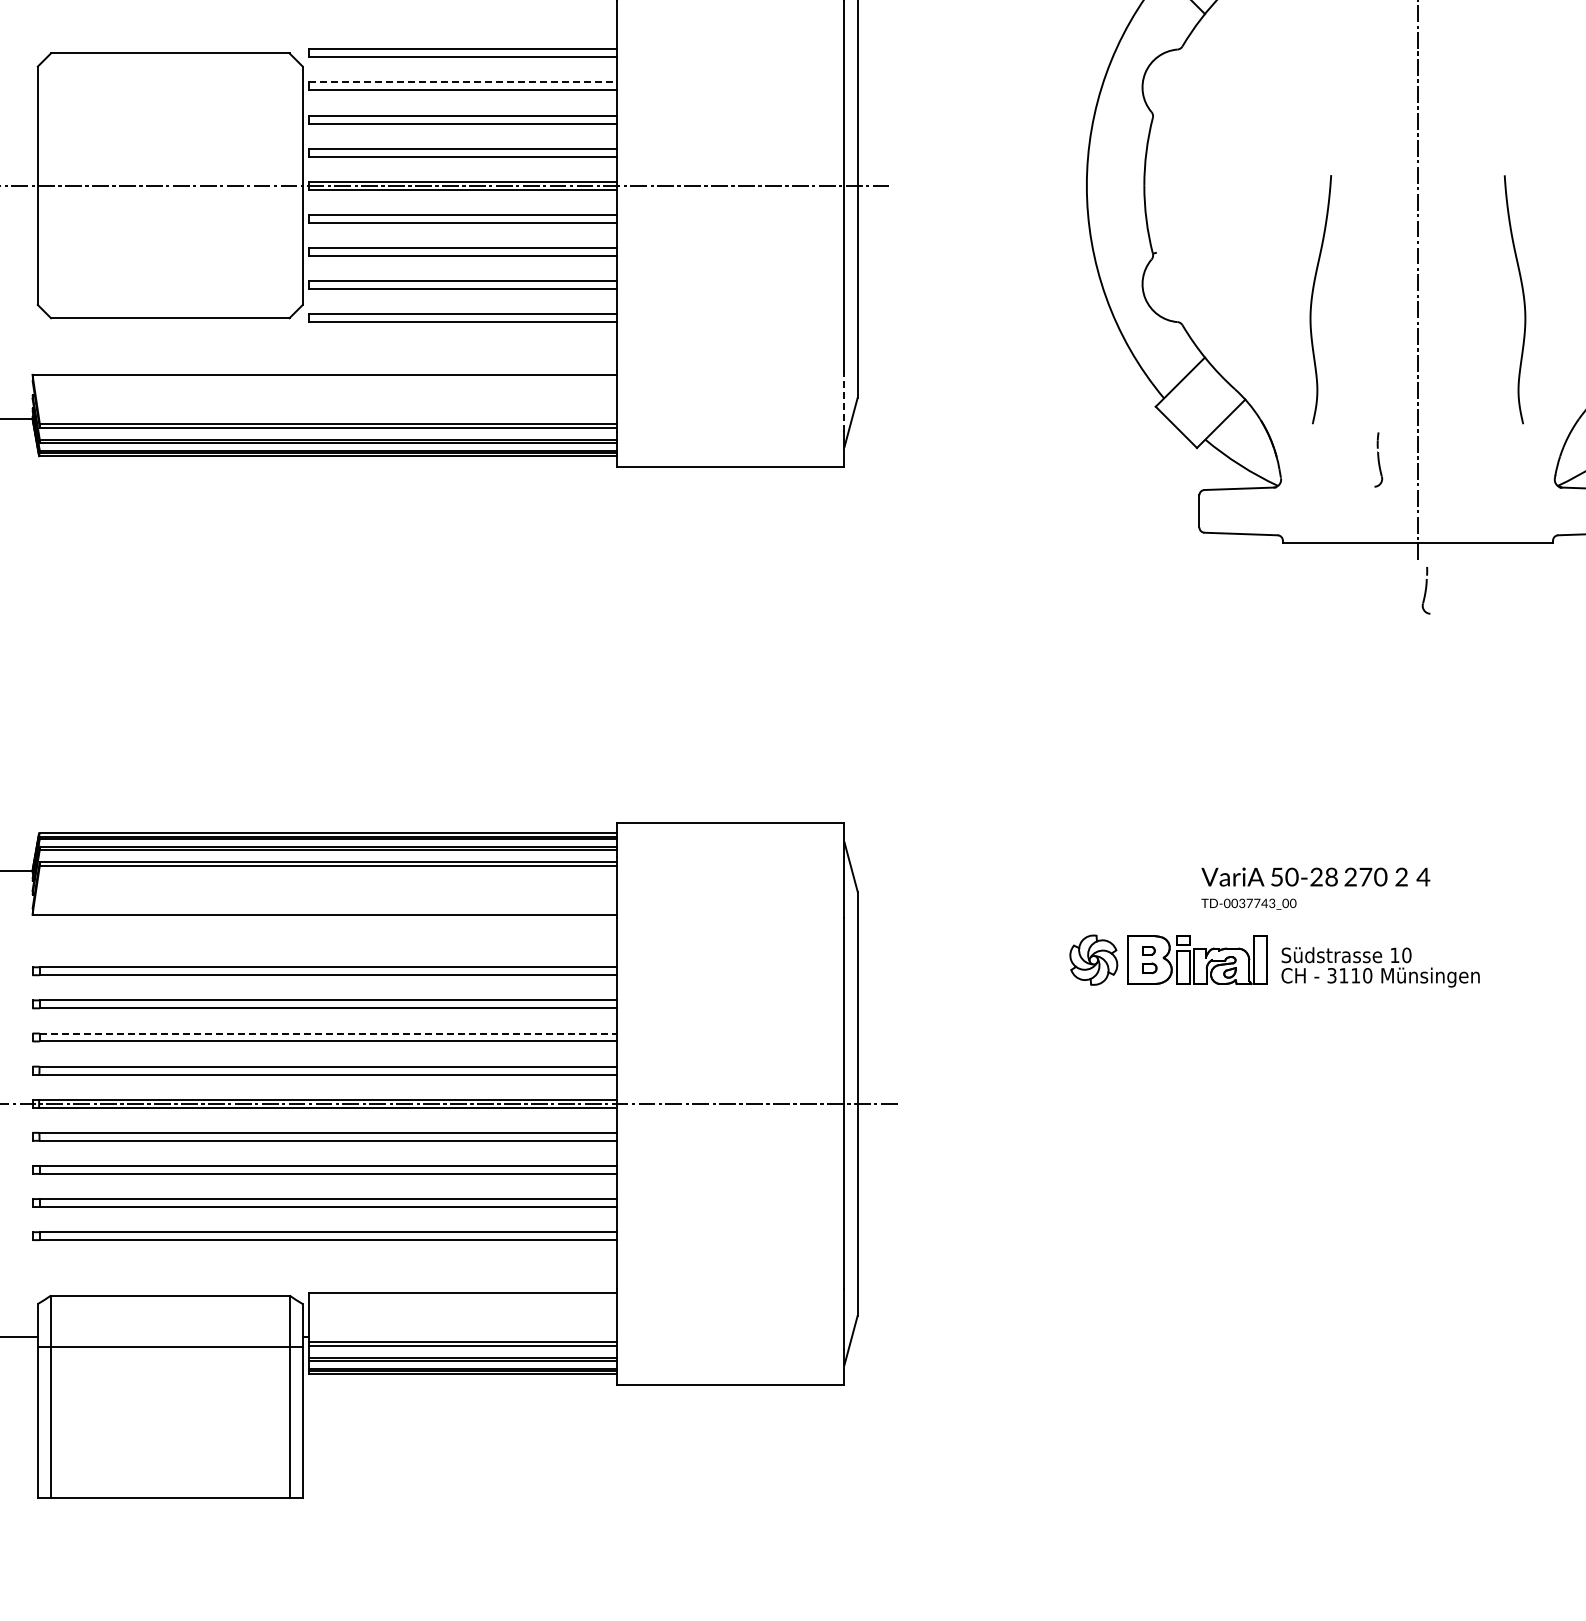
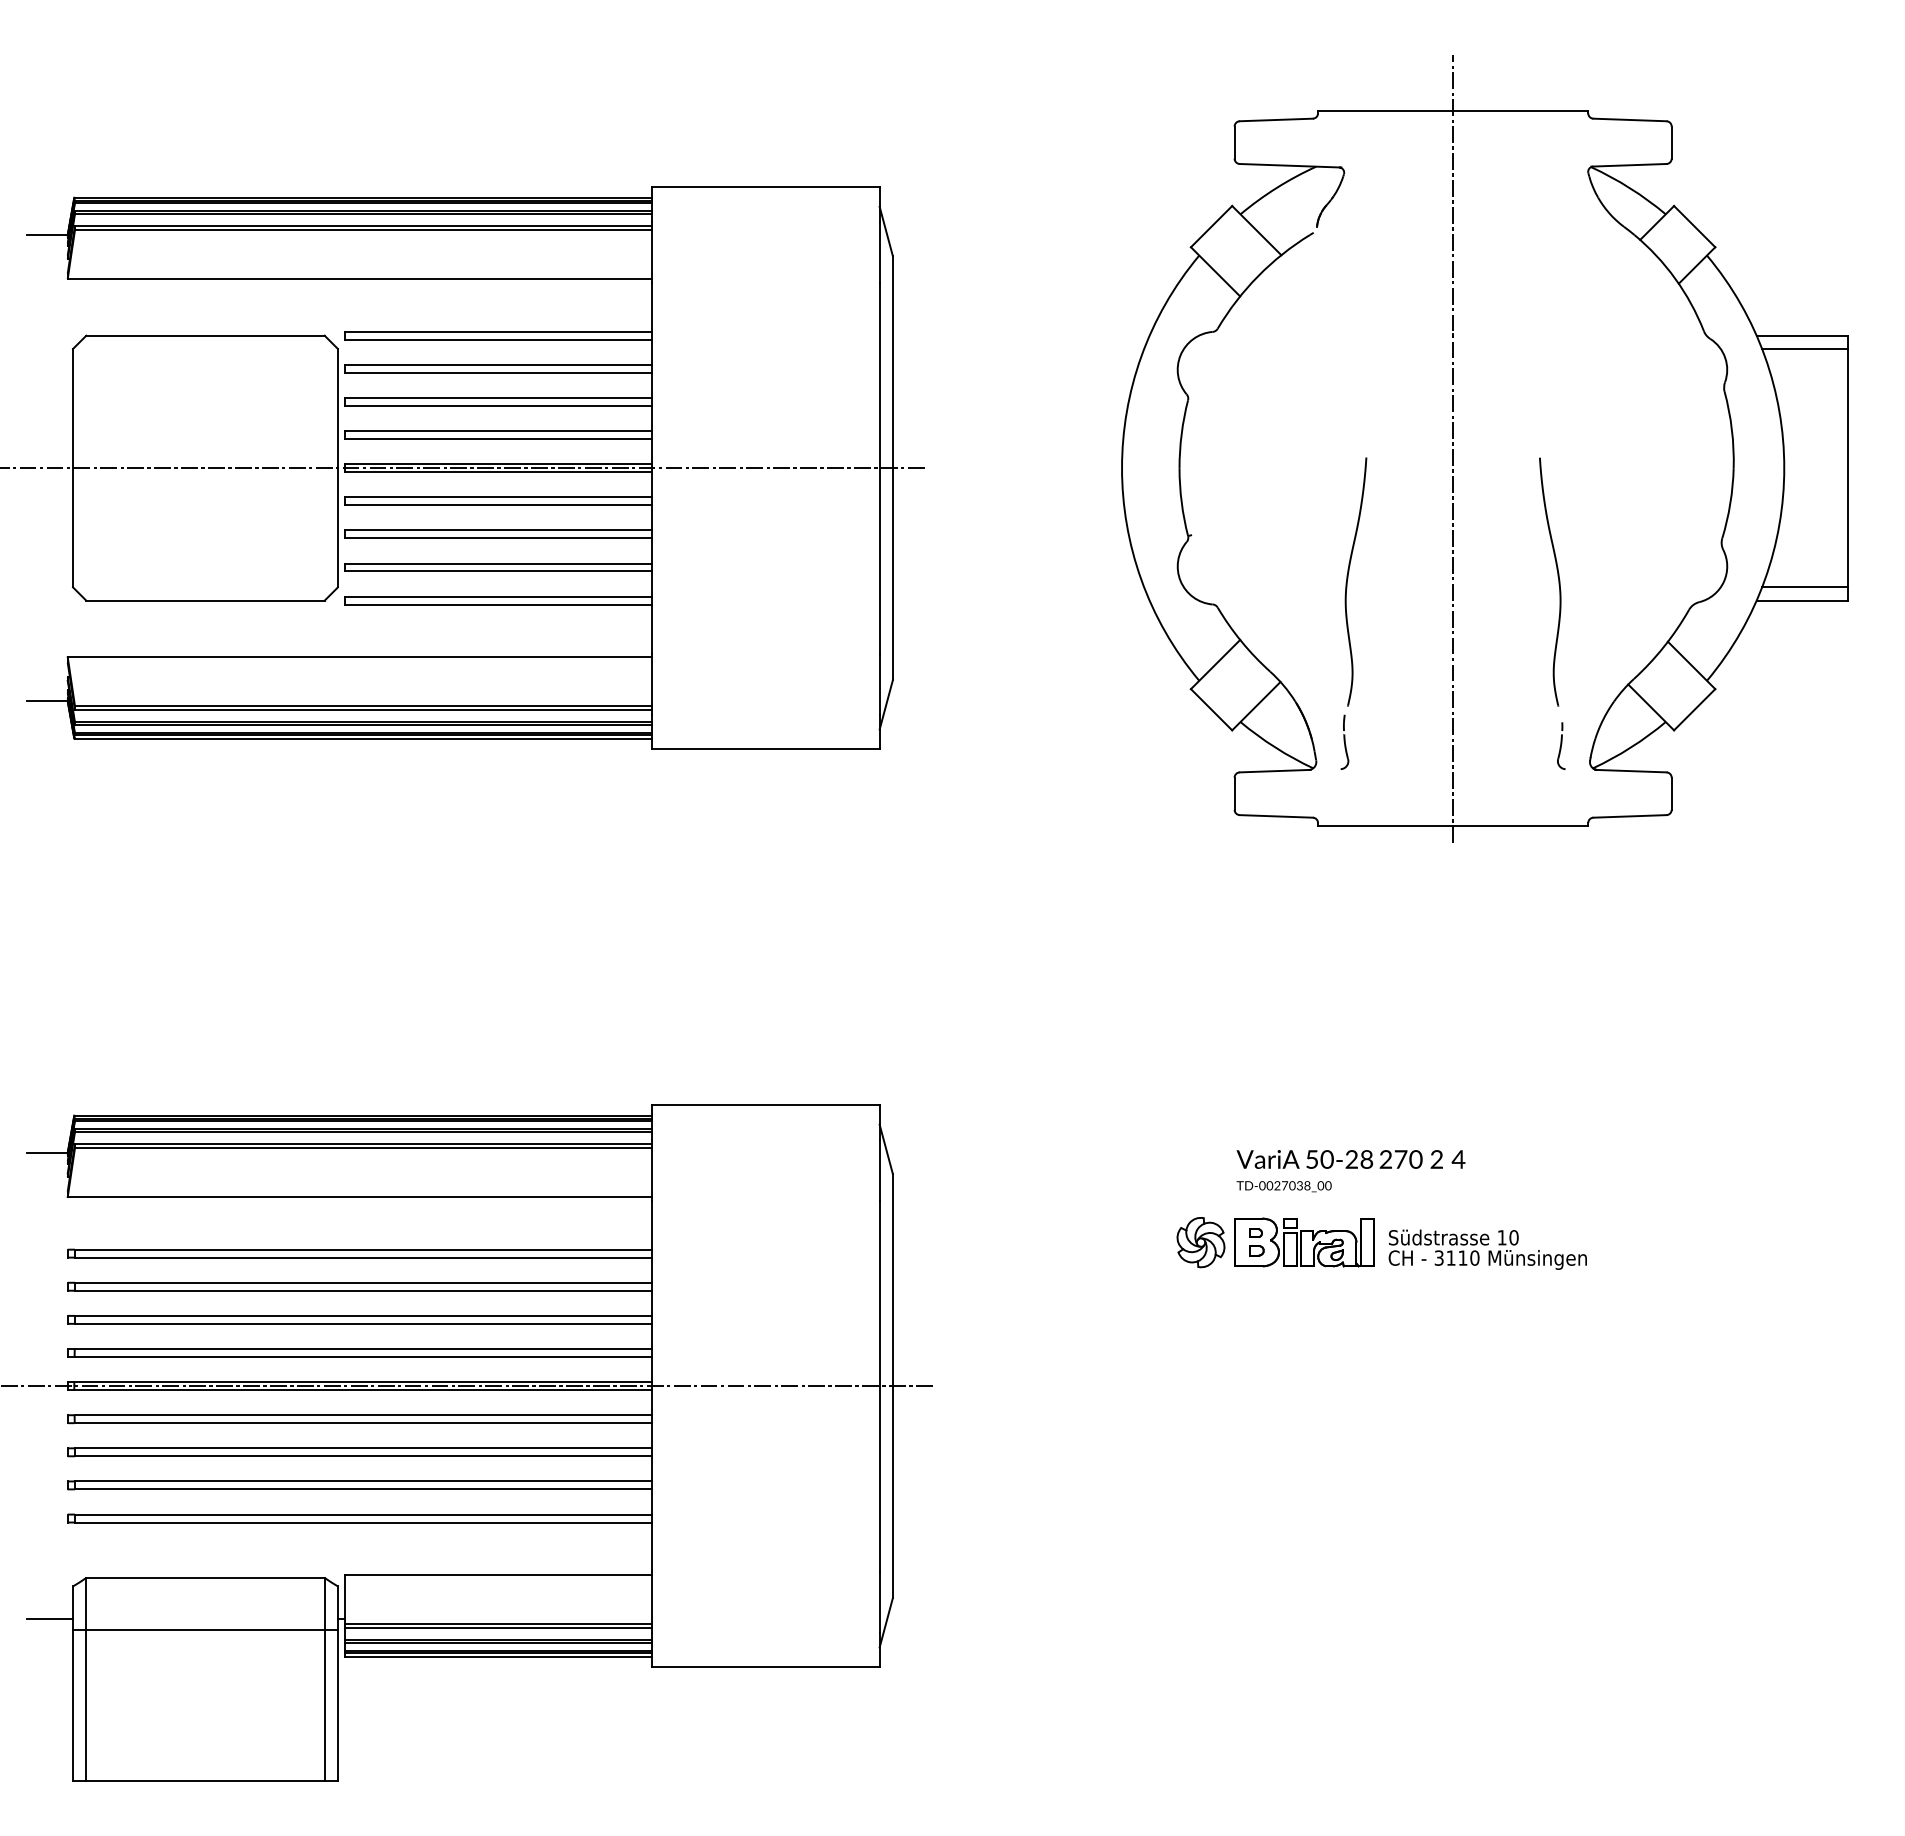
line: (463, 82) -> (498, 364), dashed -> solid
line: (844, 402) -> (879, 684), dashed -> solid
part: (1378, 459) -> (1344, 741), moved
part: (1426, 590) -> (1561, 745), moved
text: (1257, 903) -> (1292, 1185), TD-0037743_00 -> TD-0027038_00
part: (1267, 961) -> (1374, 1243), moved
line: (328, 1033) -> (363, 1315), dashed -> solid

